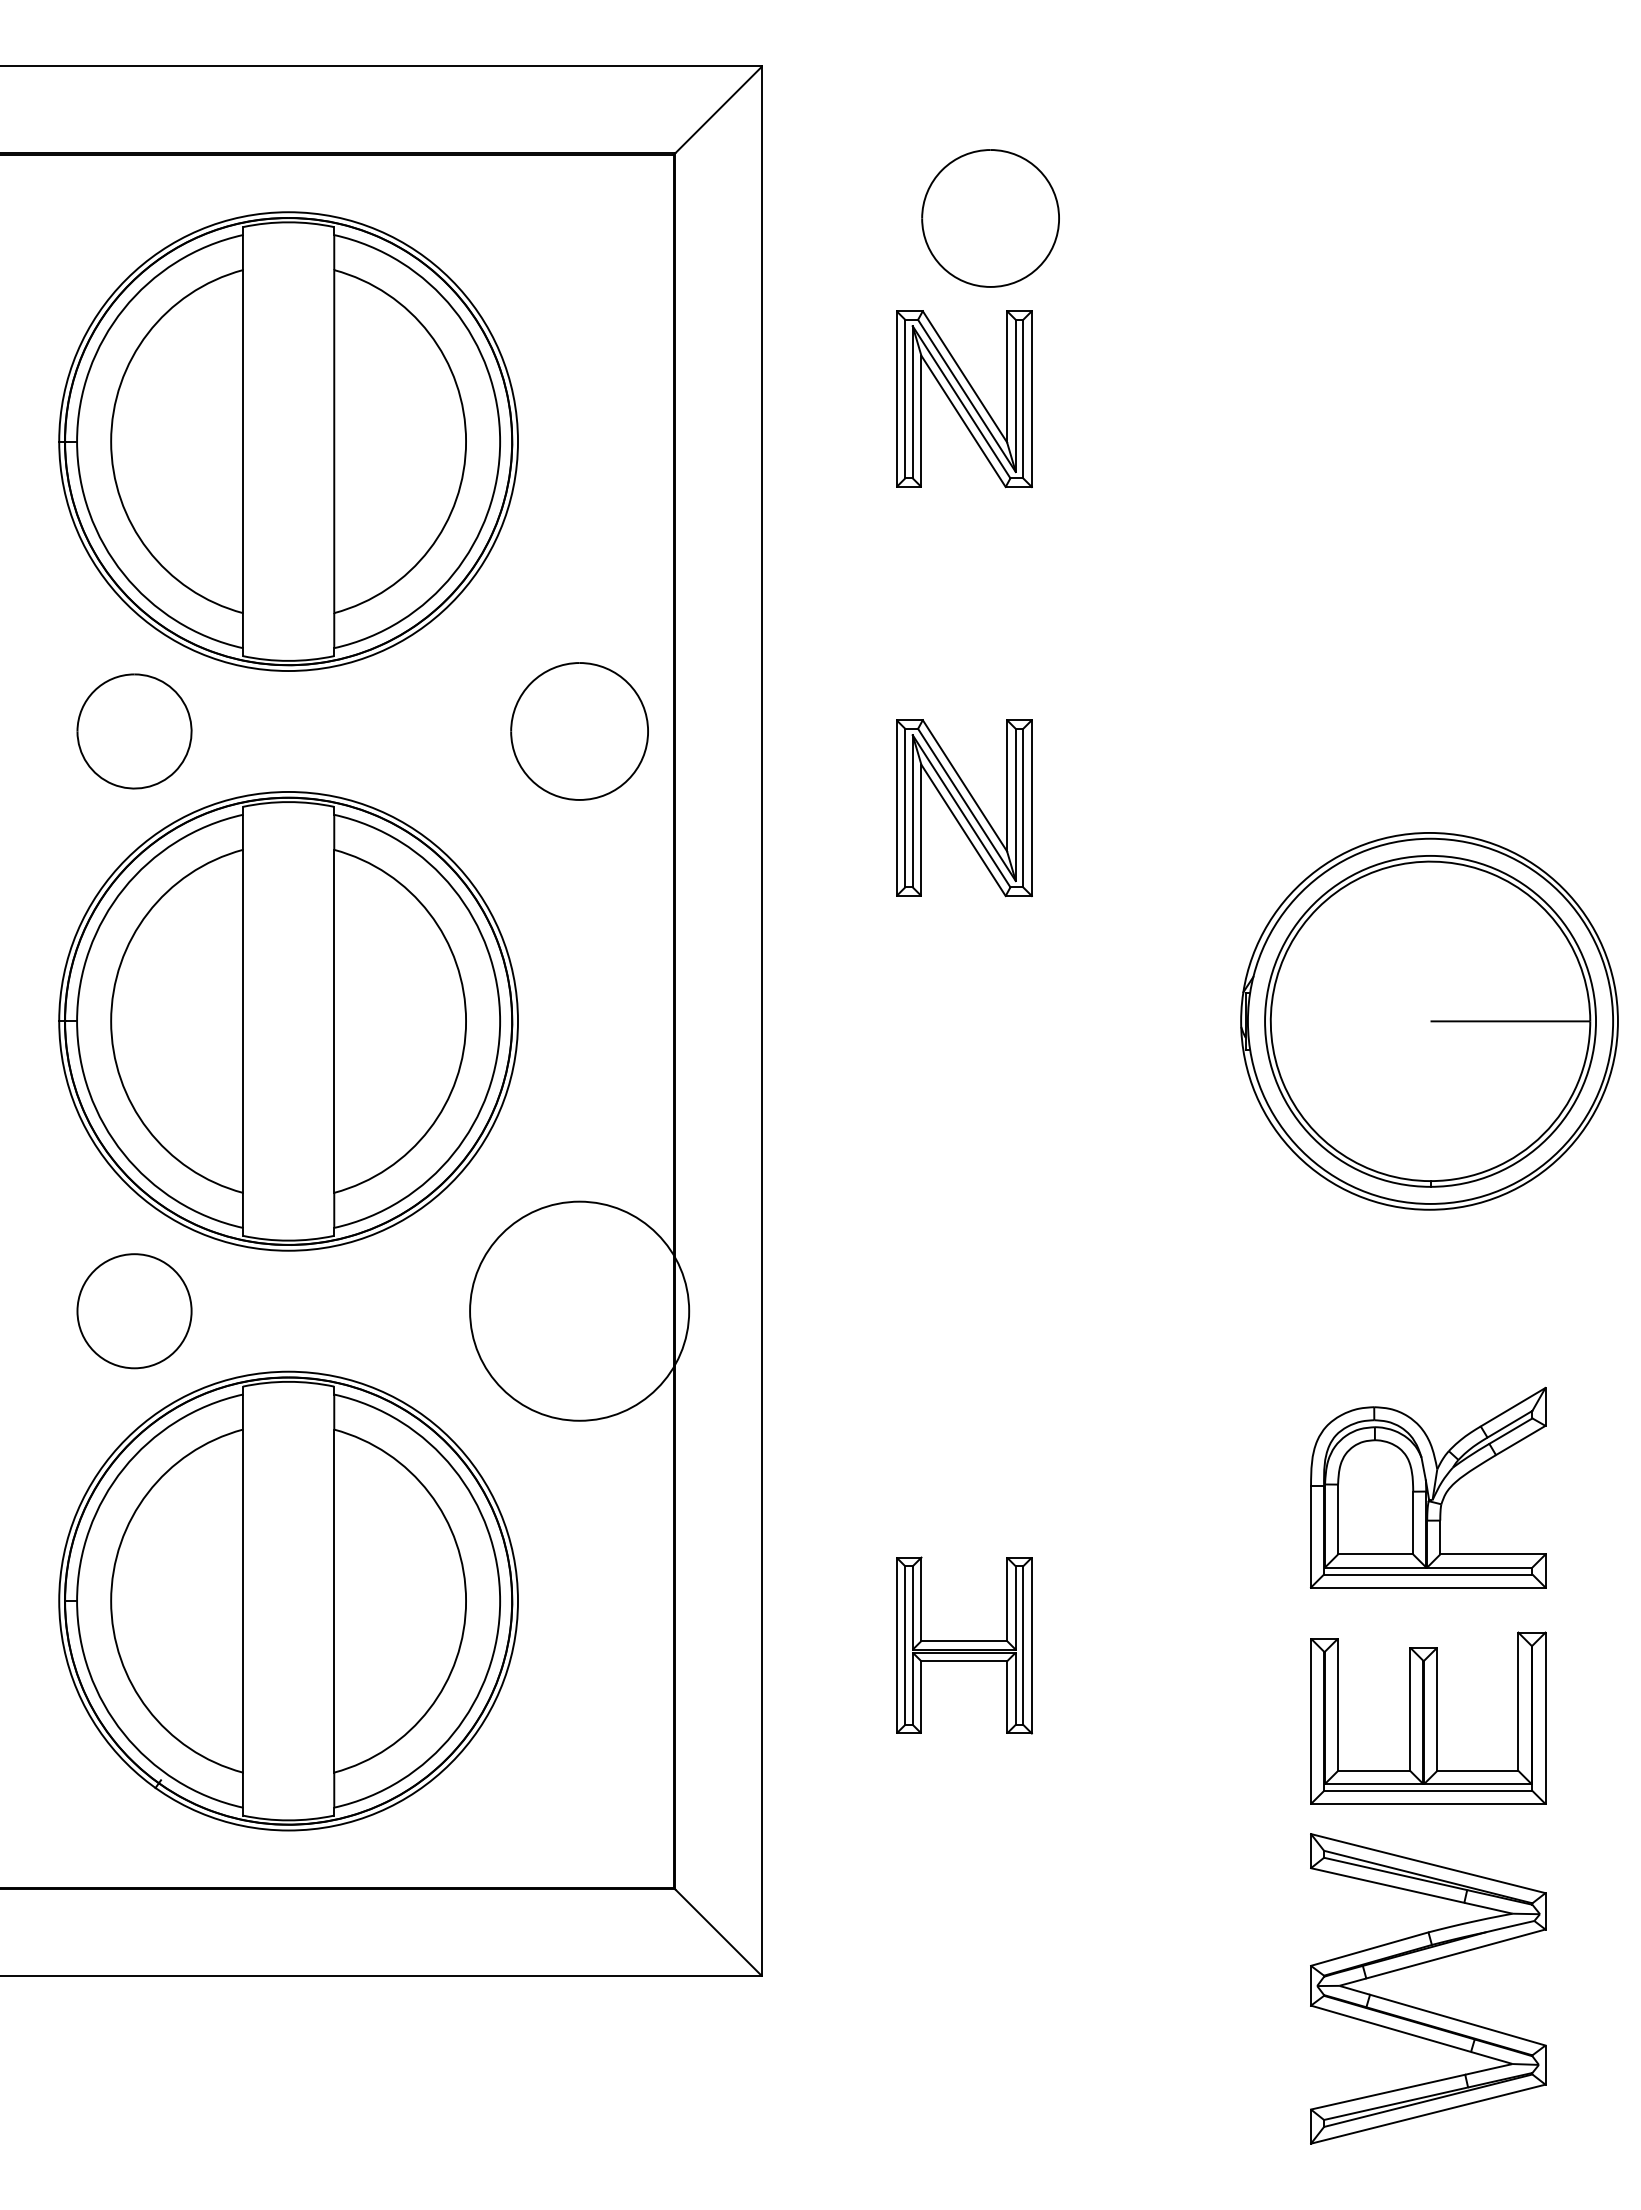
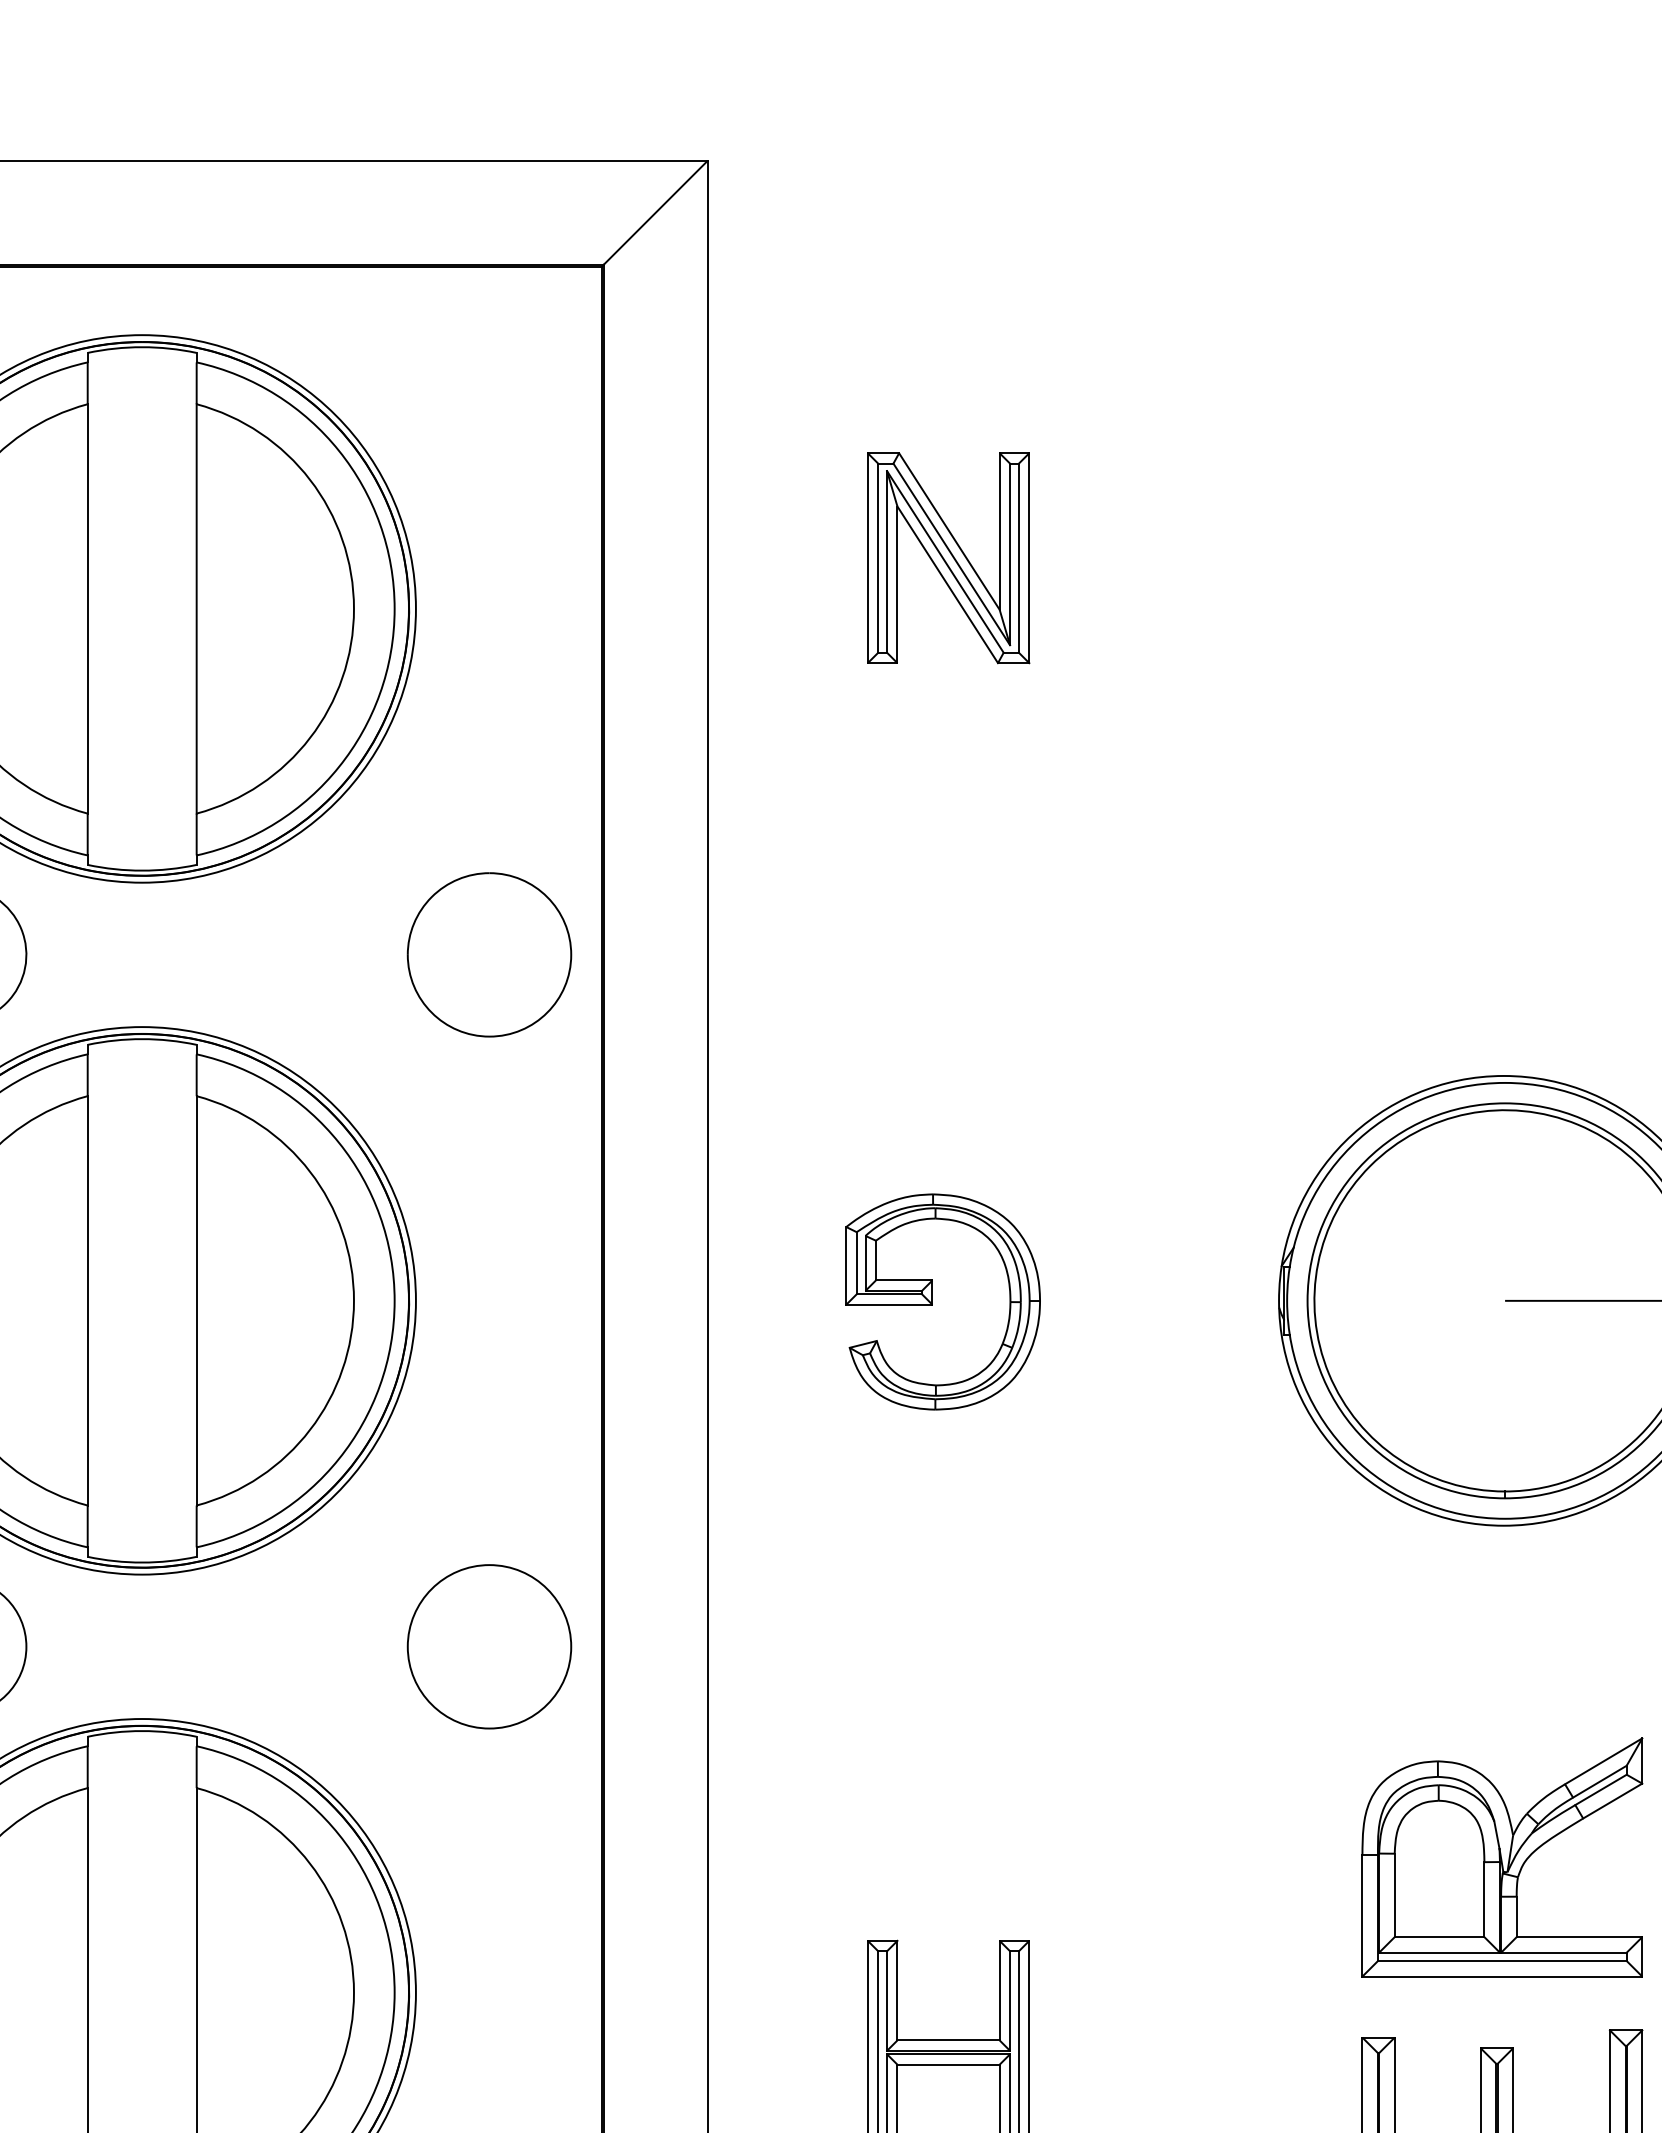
part: (990, 218) -> (979, 342), removed
part: (964, 808) -> (948, 1046), removed
part: (951, 1022) -> (933, 1302), added
circle: (579, 1310) -> (489, 1645), size x0.62

